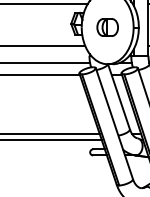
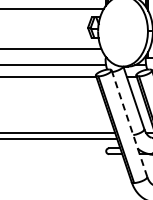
part: (107, 27) -> (122, 31), removed
line: (114, 123) -> (129, 123), solid -> dashed

